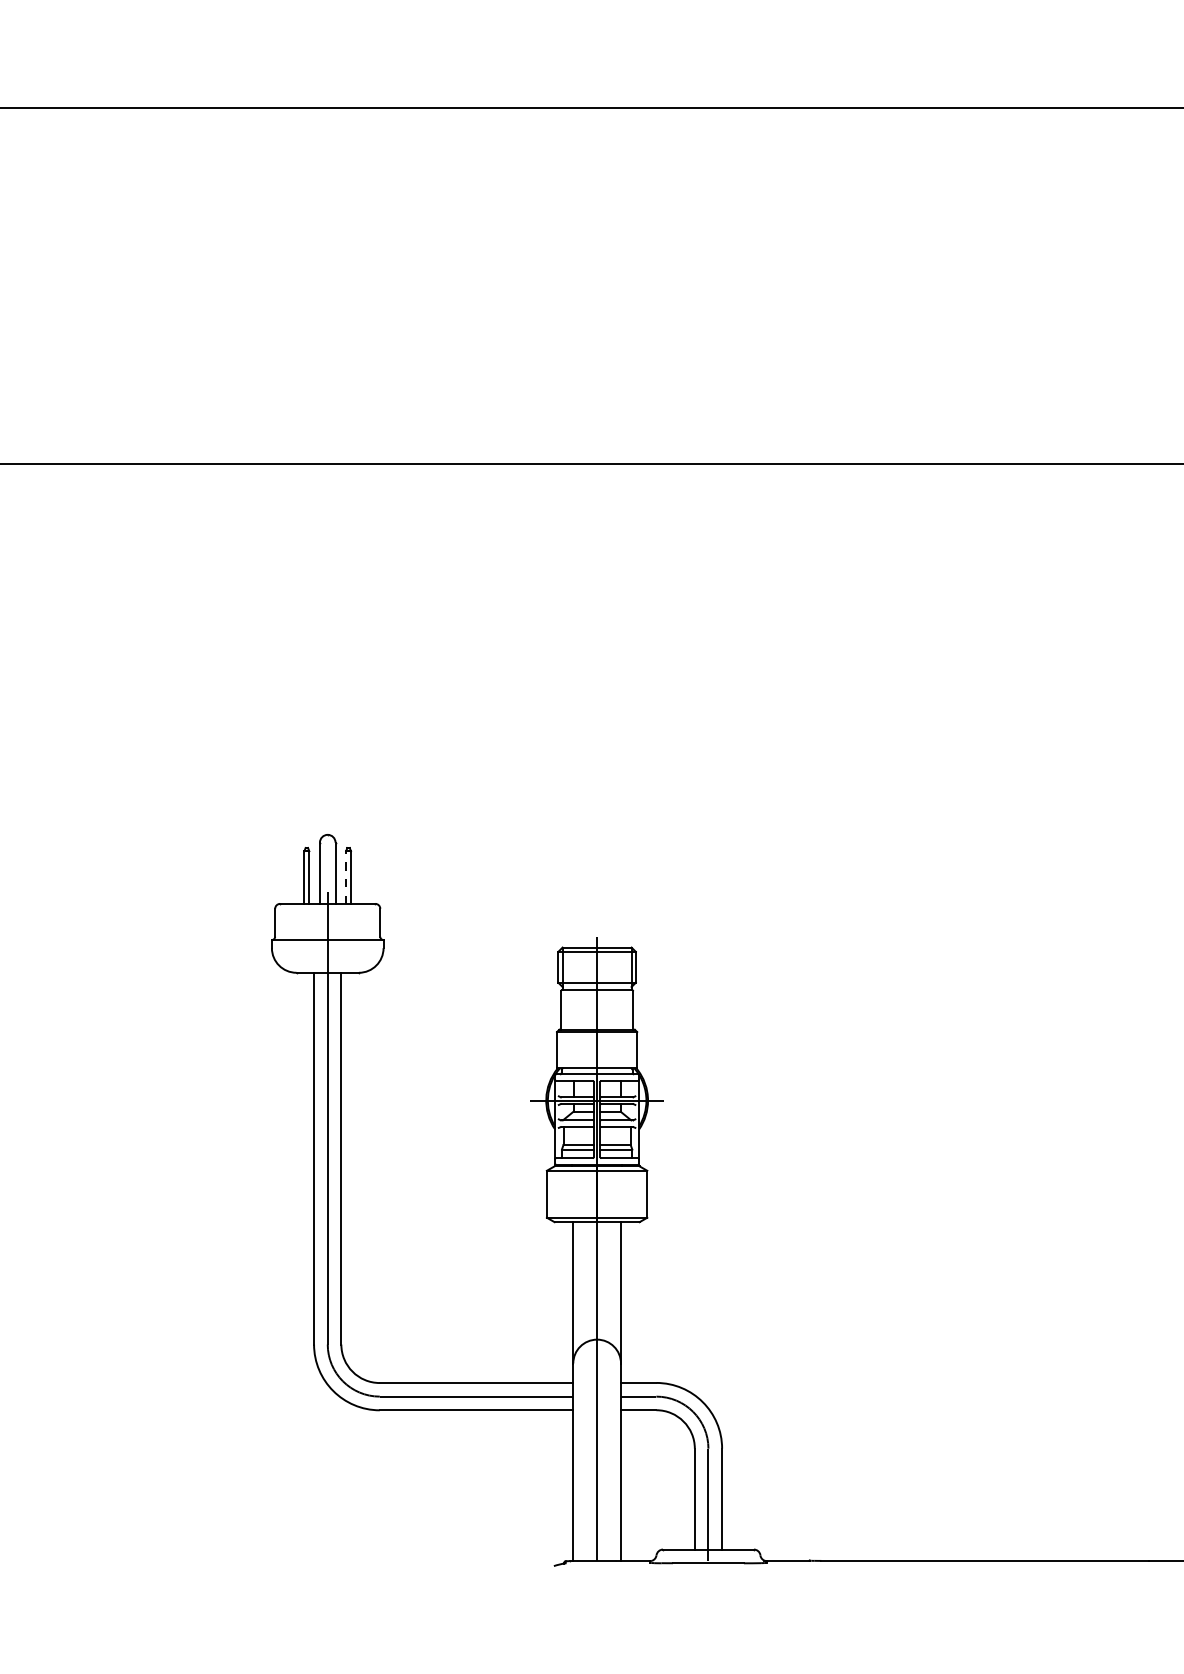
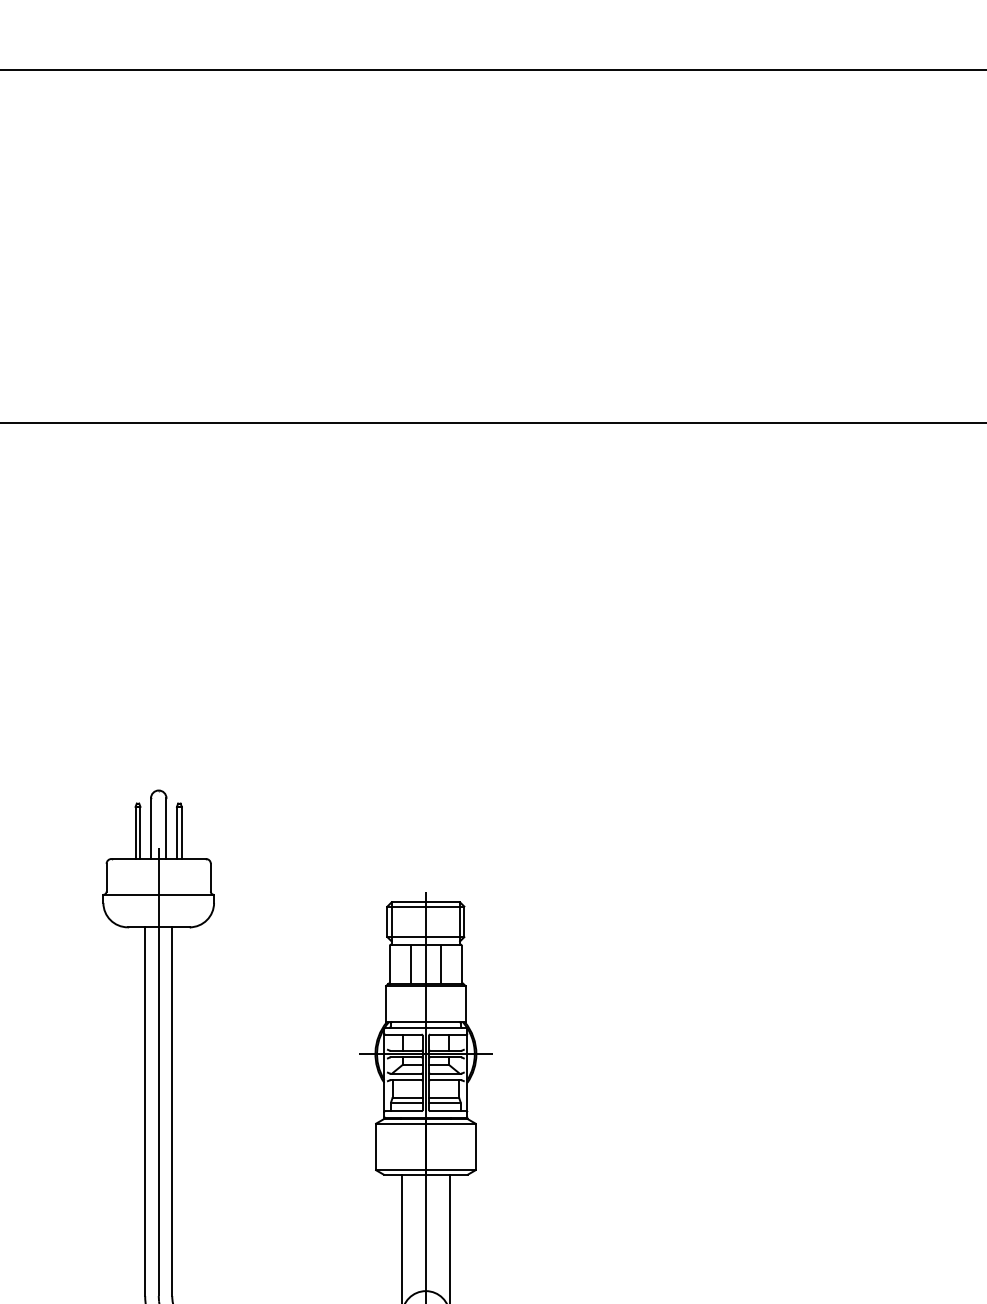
line: (346, 877) -> (177, 832), dashed -> solid
line: (582, 1009) -> (411, 963), added
line: (612, 1009) -> (441, 963), added

